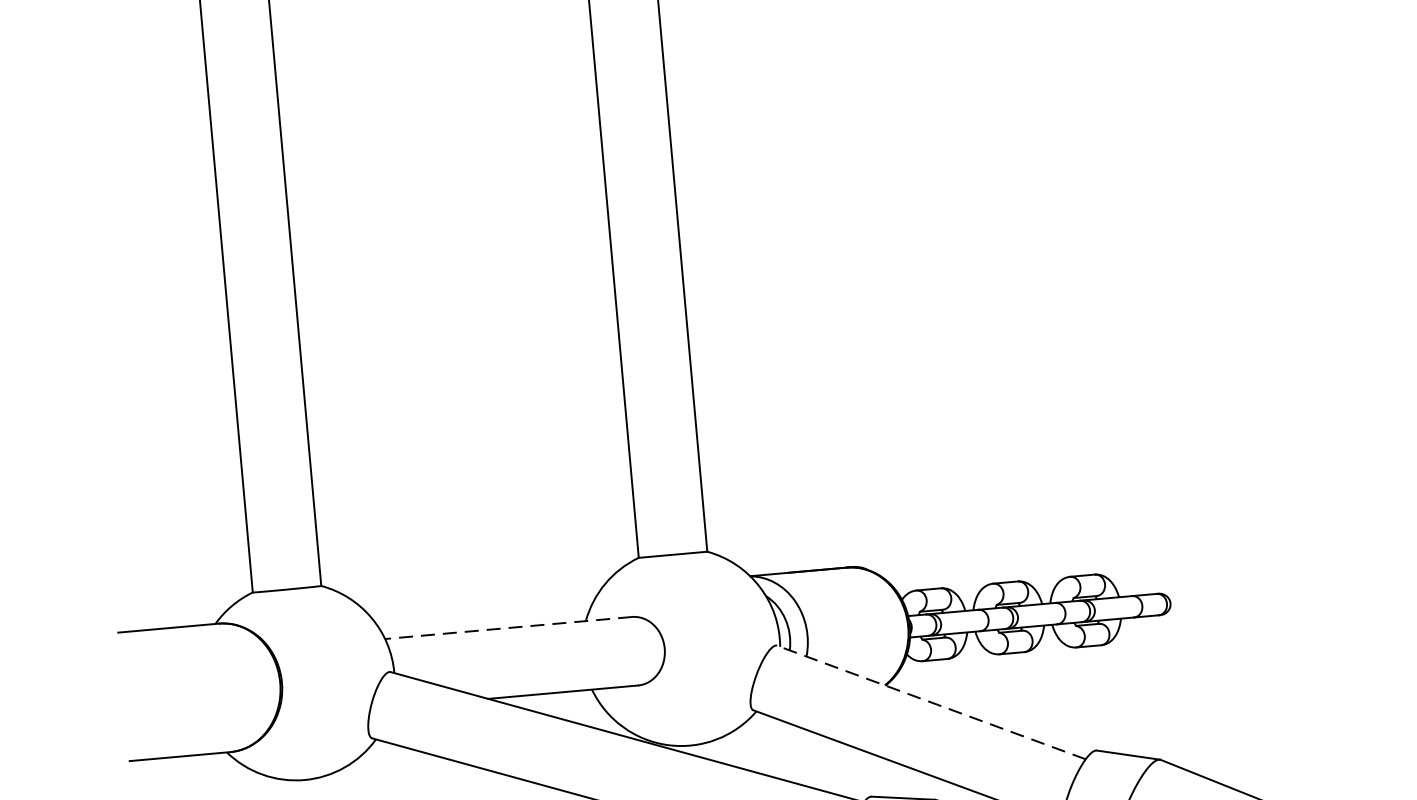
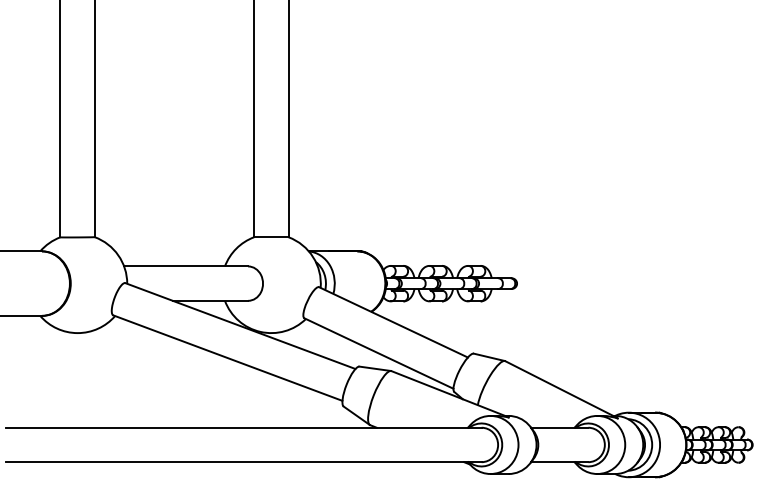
line: (507, 628) -> (185, 266), dashed -> solid
line: (931, 702) -> (393, 322), dashed -> solid

